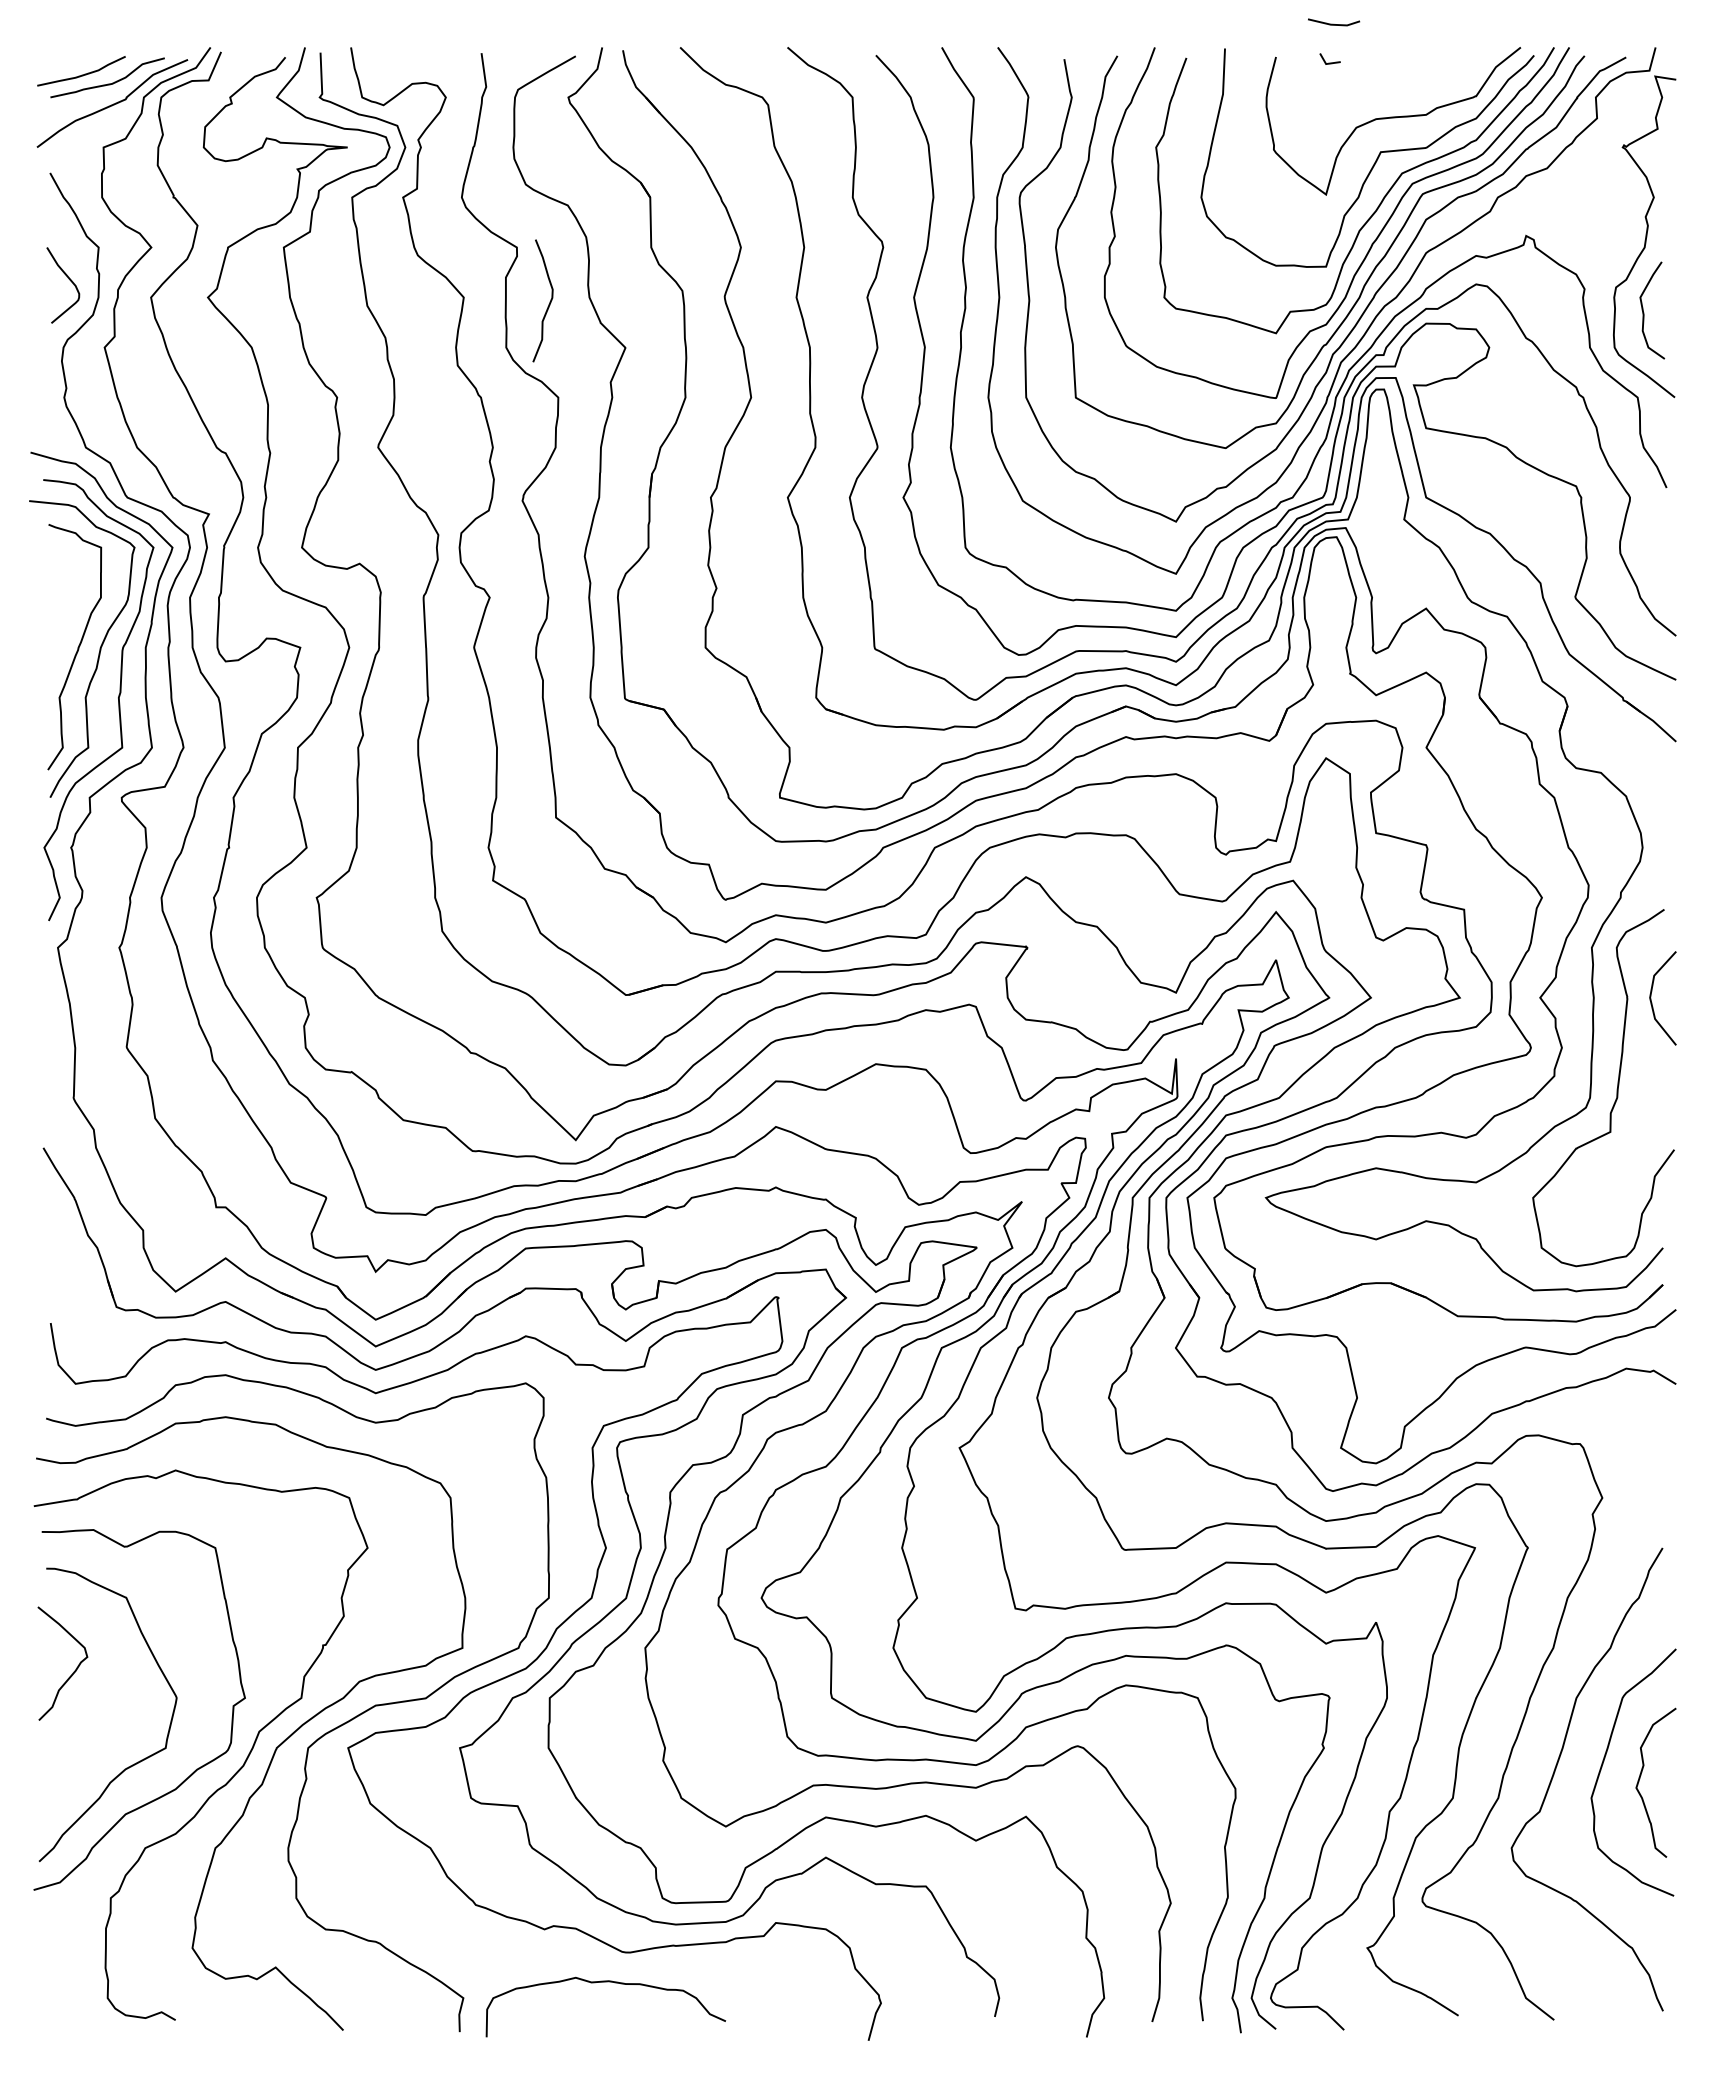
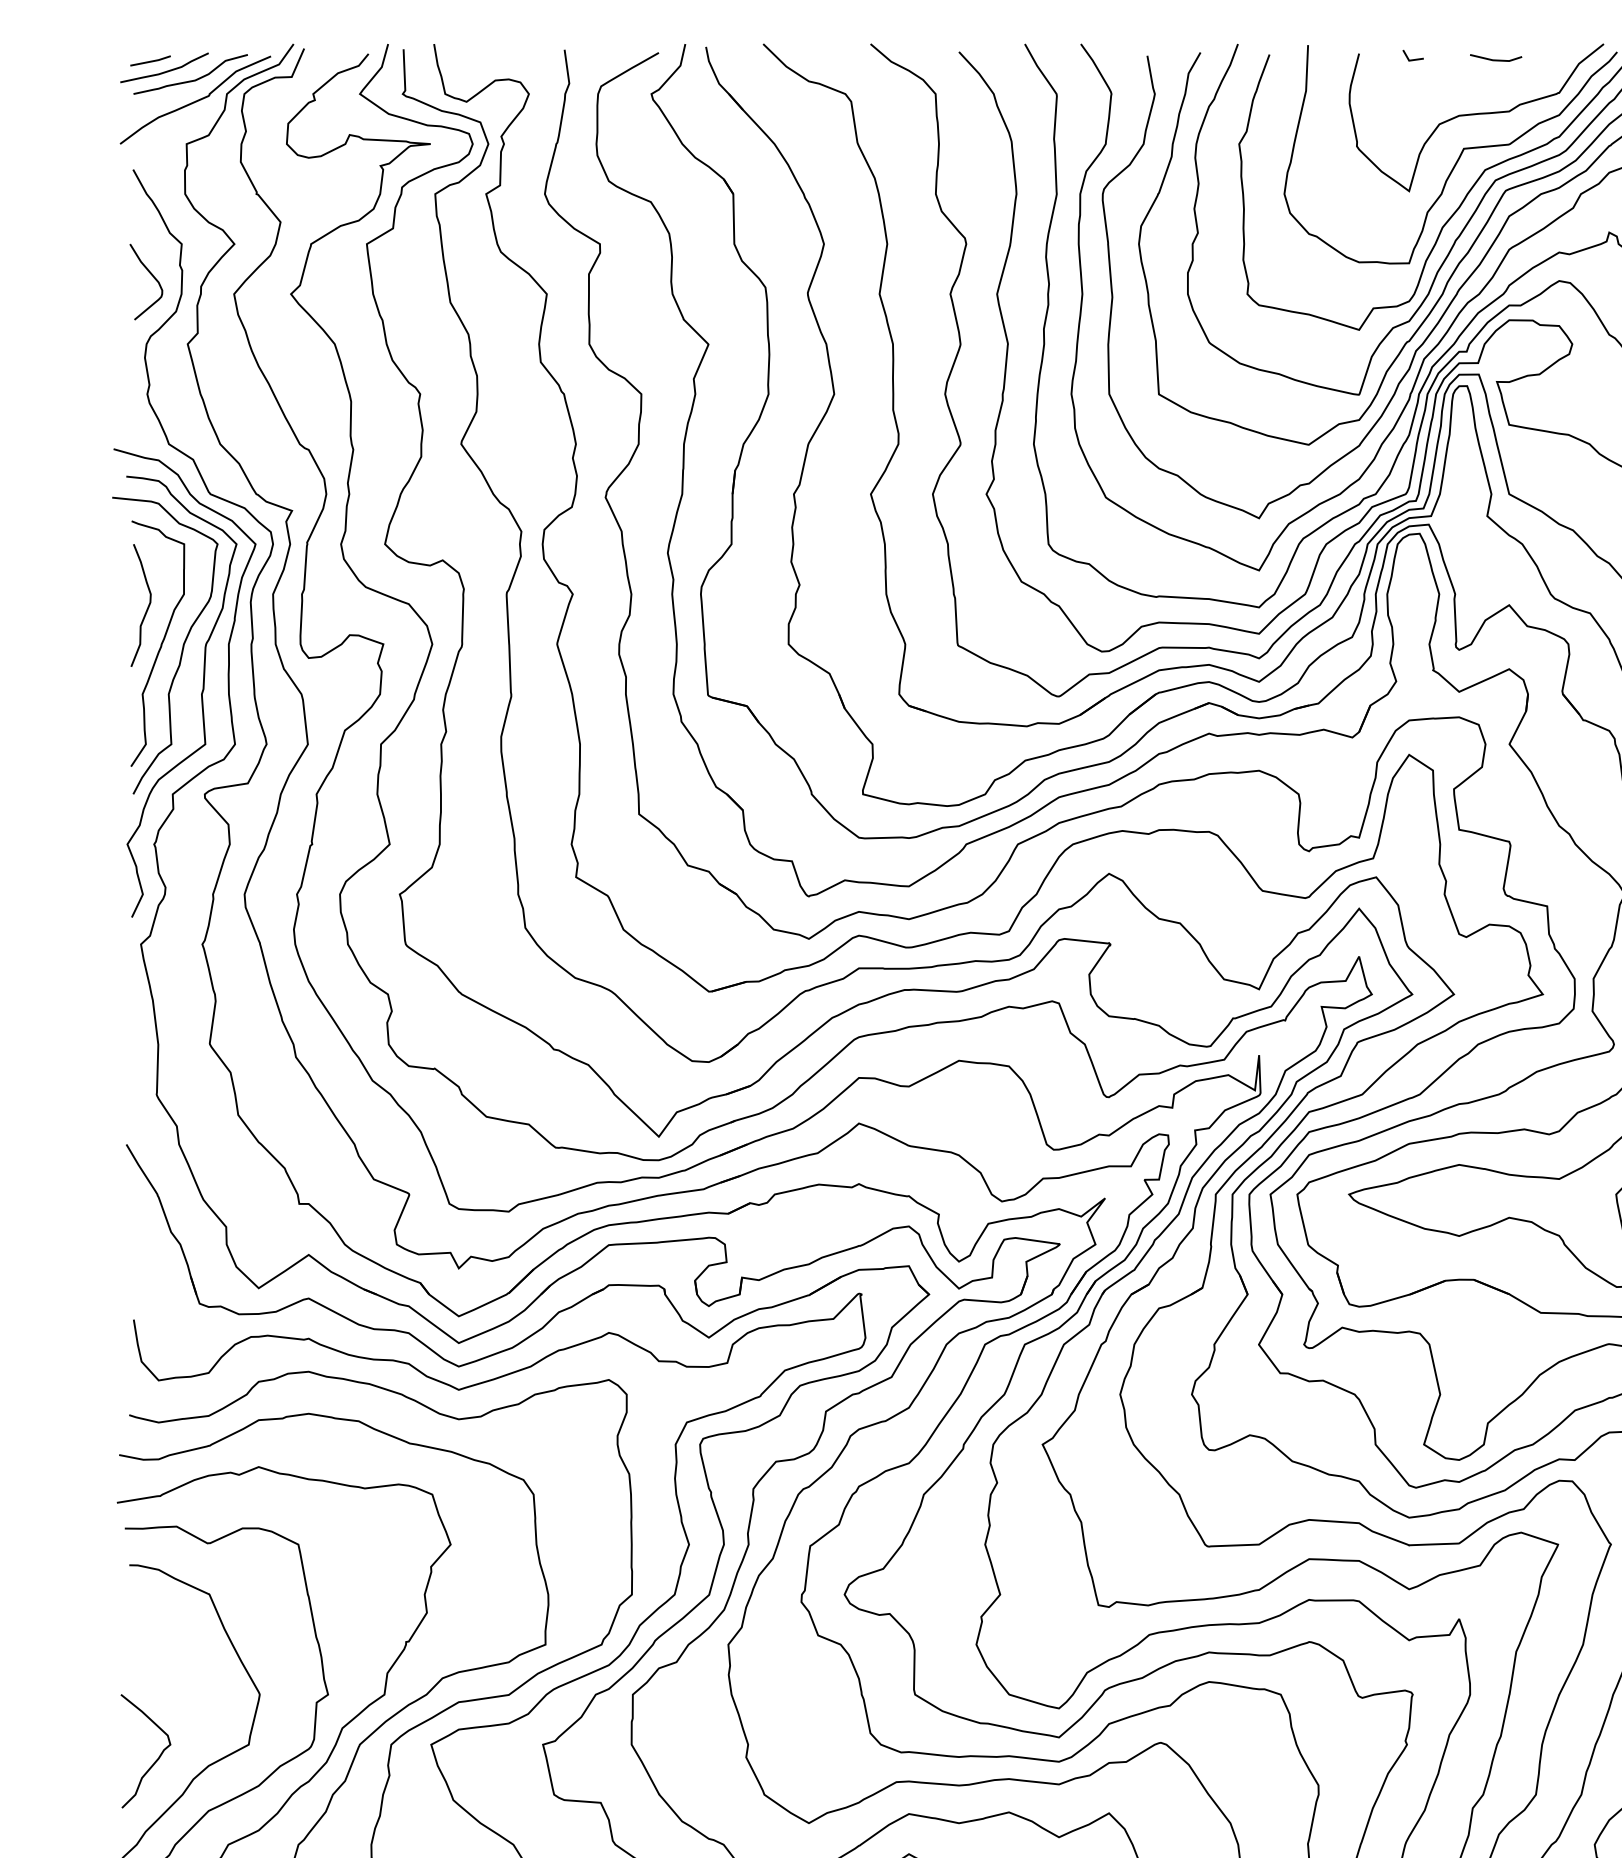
line: (1333, 23) -> (1495, 59), moved
line: (67, 64) -> (150, 61), added
curve: (549, 301) -> (147, 606), moved
curve: (73, 1671) -> (156, 1759), moved

